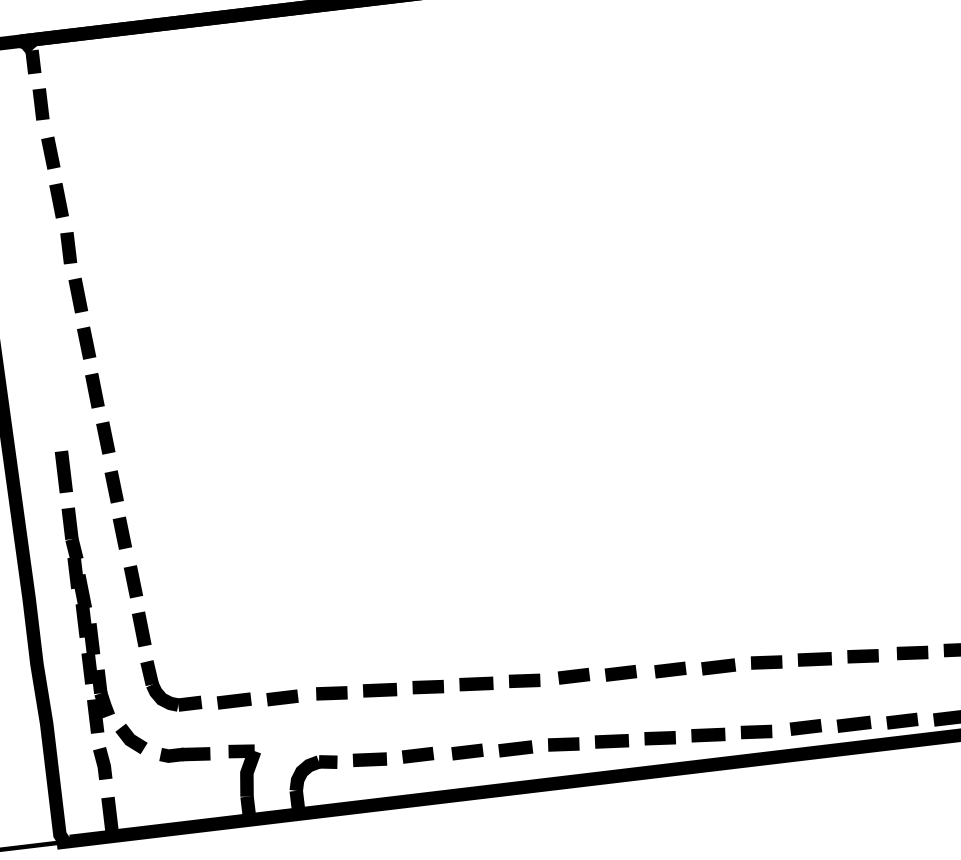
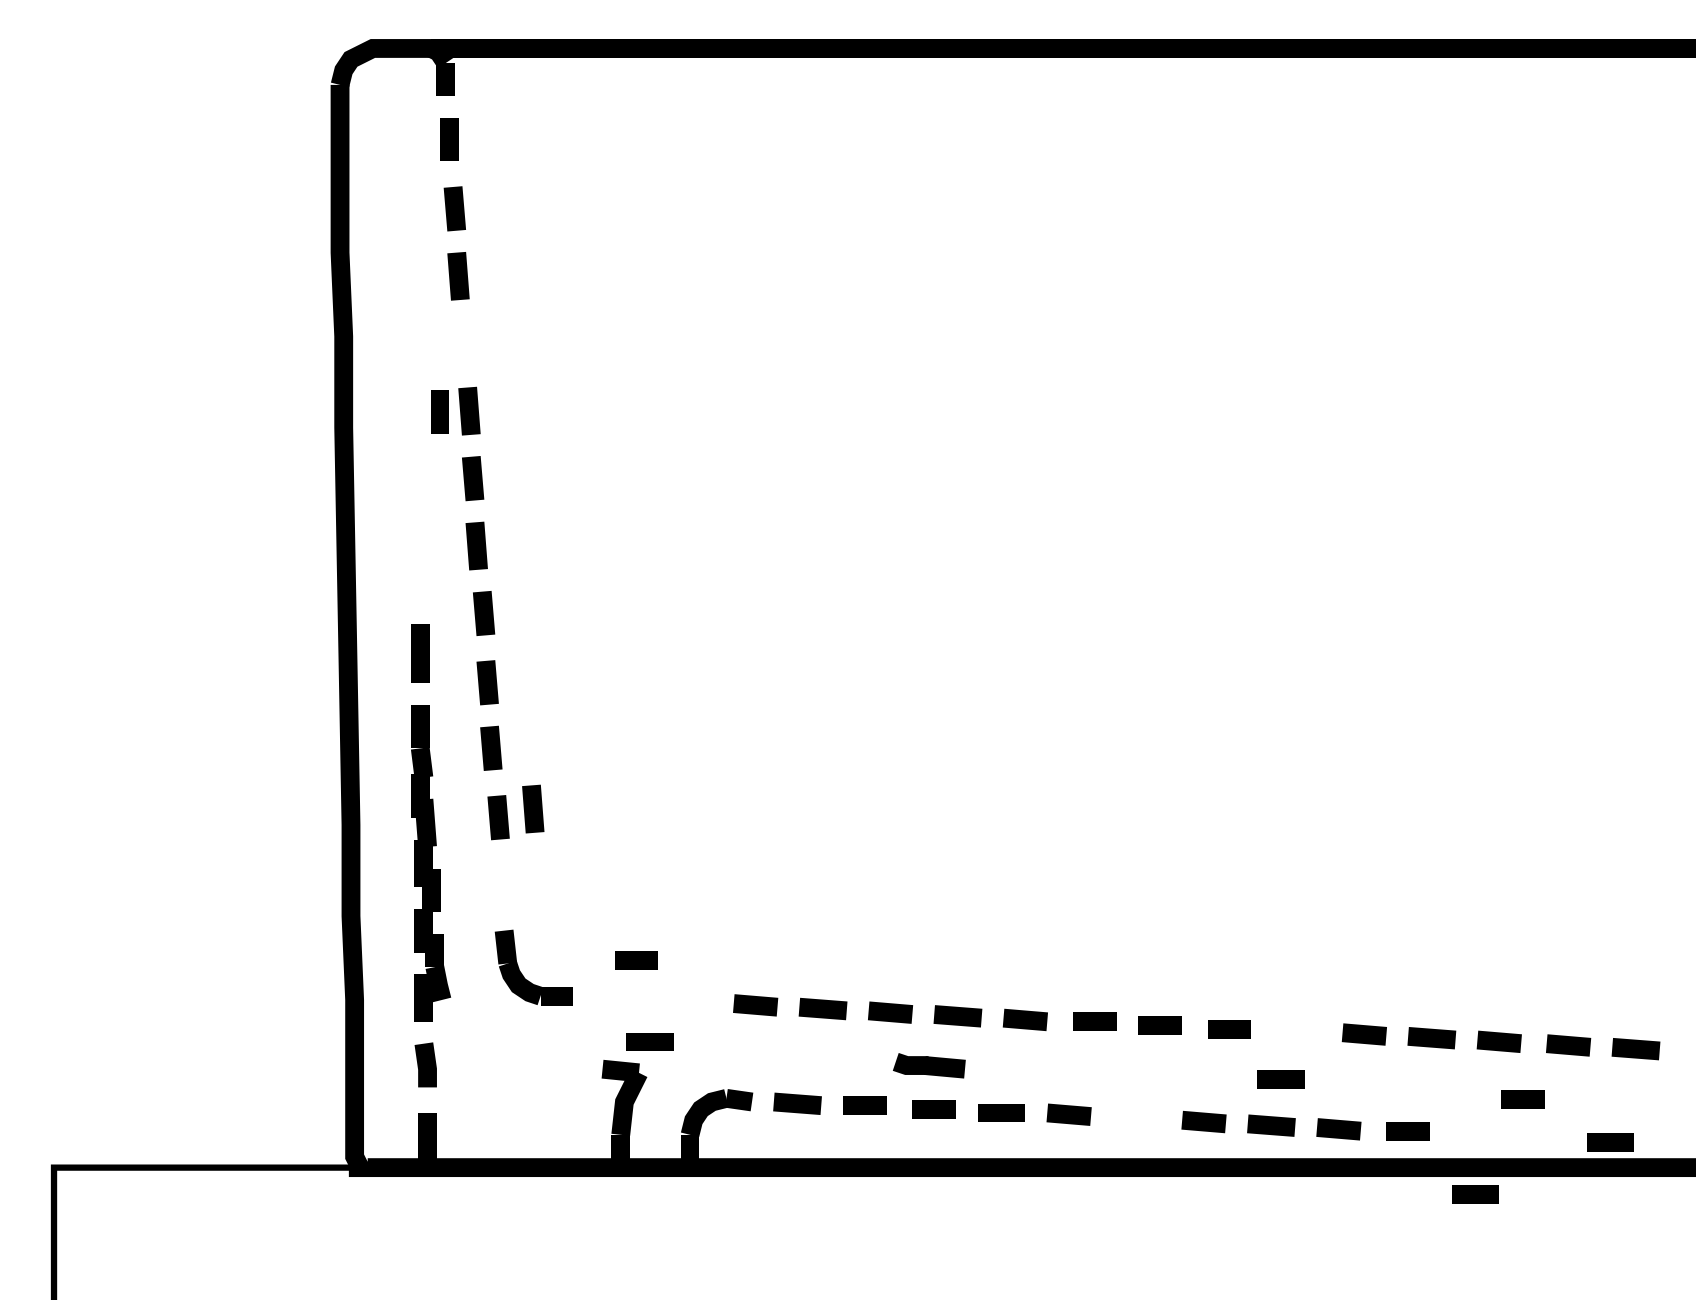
line: (68, 248) -> (439, 411), moved
line: (141, 628) -> (533, 808), moved
line: (718, 666) -> (1280, 1079), moved
line: (282, 697) -> (636, 960), moved
line: (233, 700) -> (649, 1041), moved
line: (901, 721) -> (1522, 1099), moved
line: (854, 724) -> (1475, 1194), moved
line: (131, 738) -> (470, 1035), removed
line: (611, 741) -> (1136, 1118), removed
part: (184, 754) -> (929, 1065), moved

